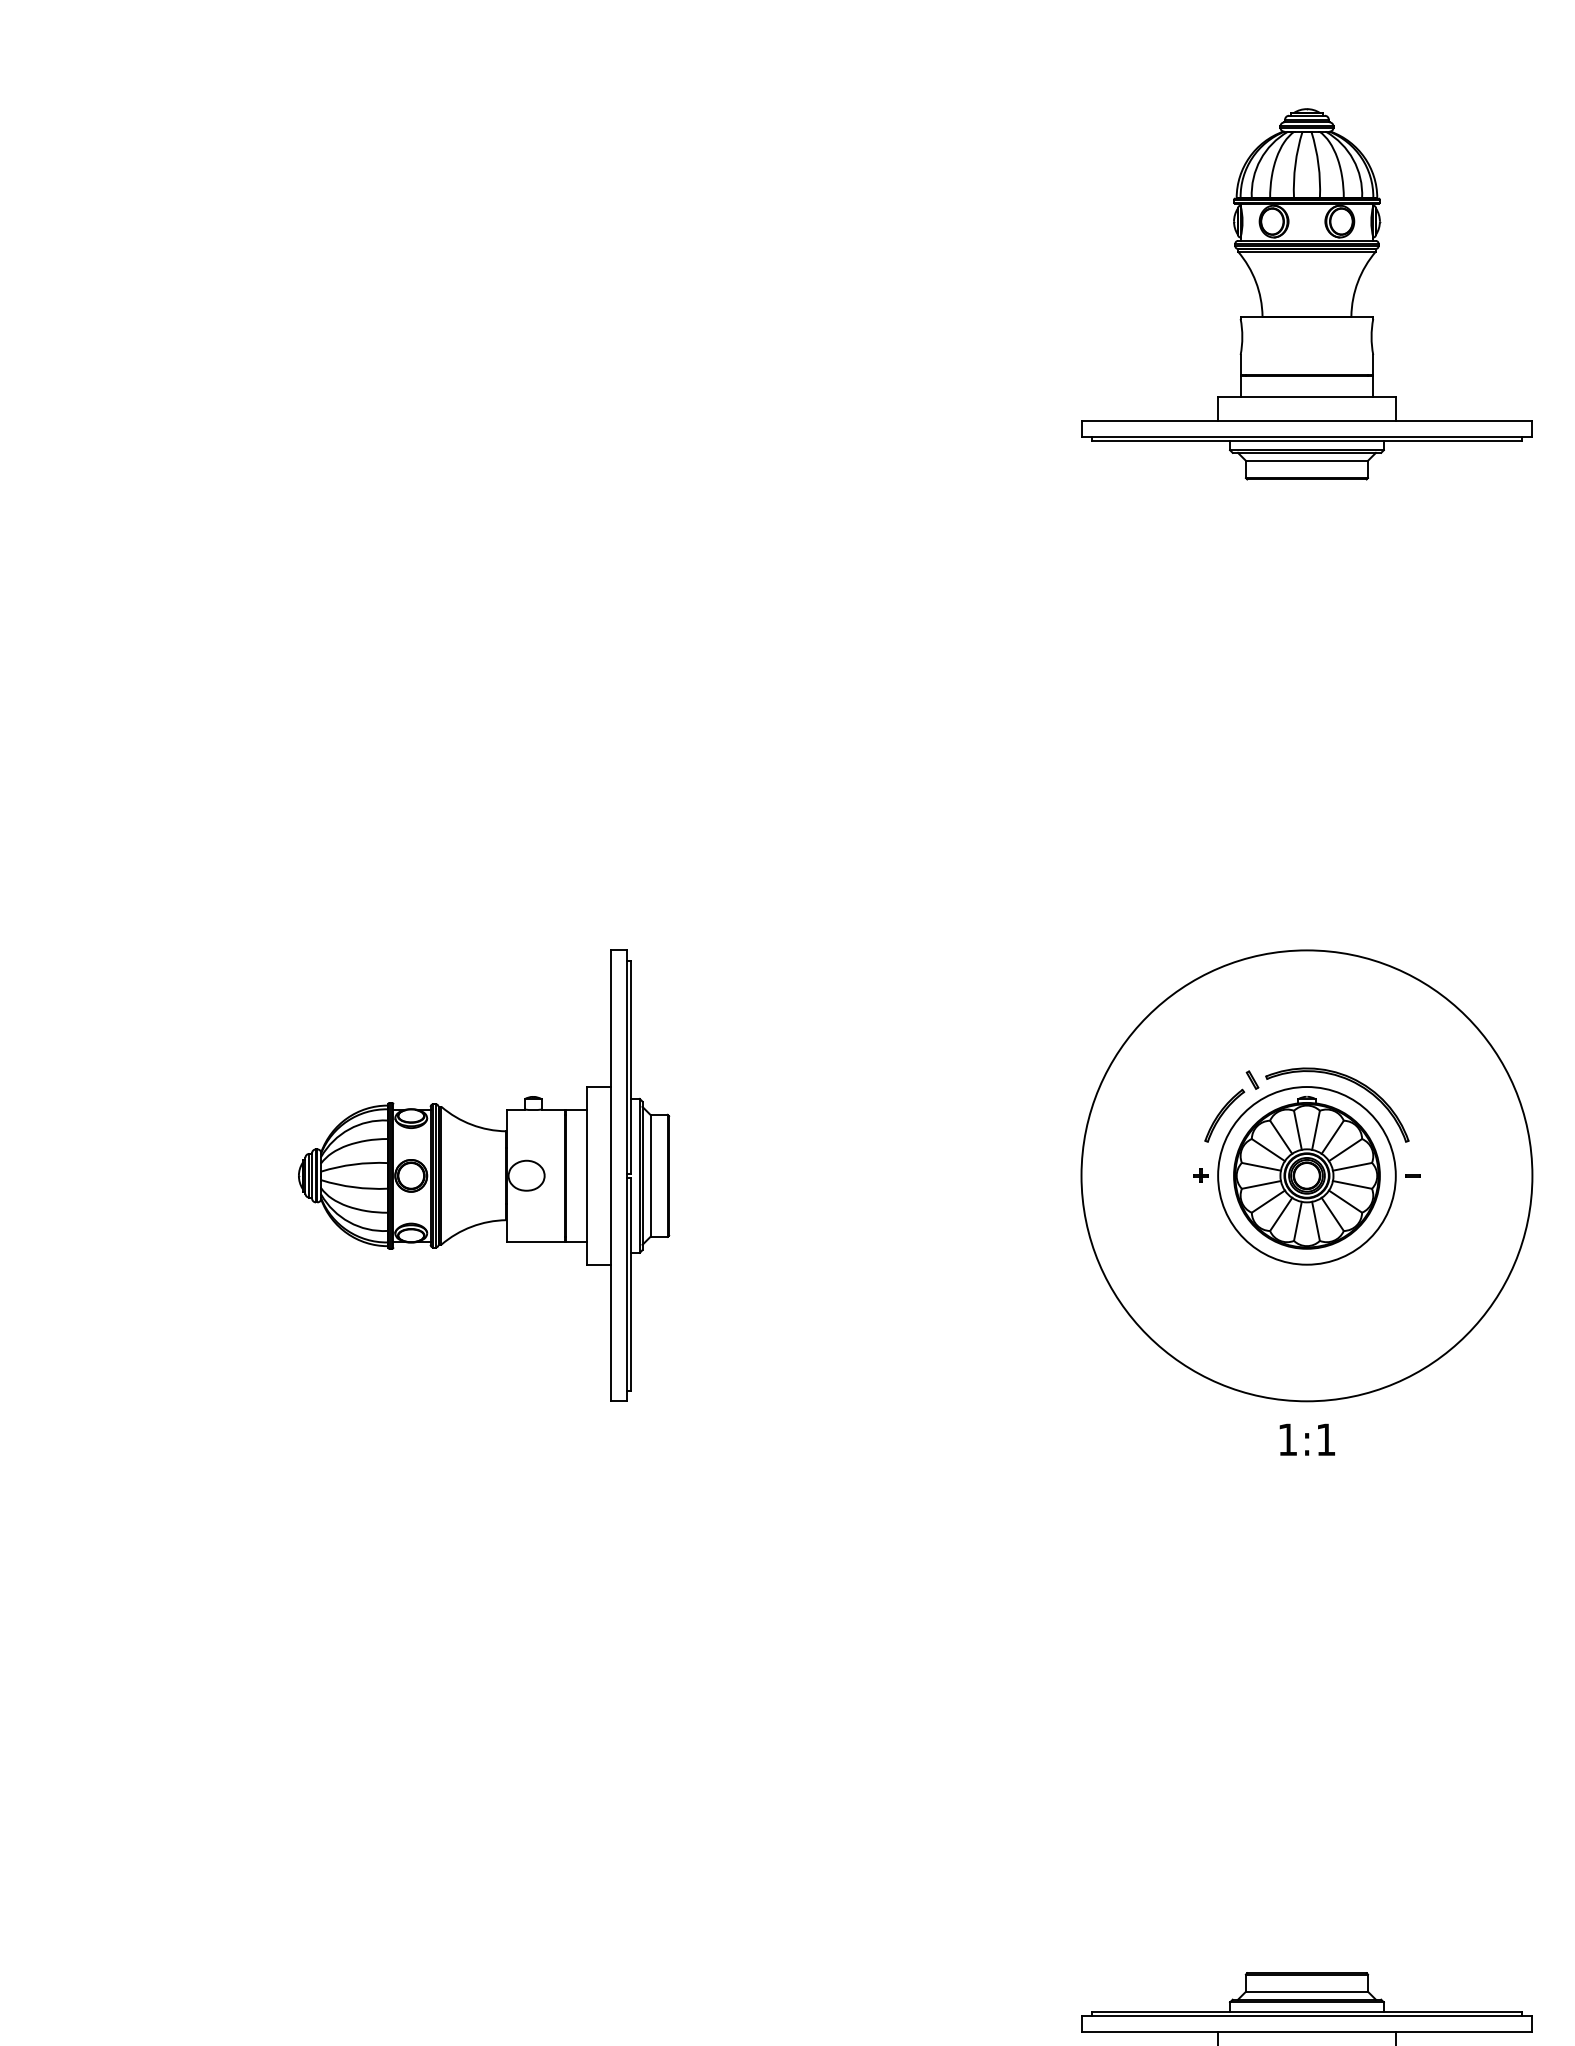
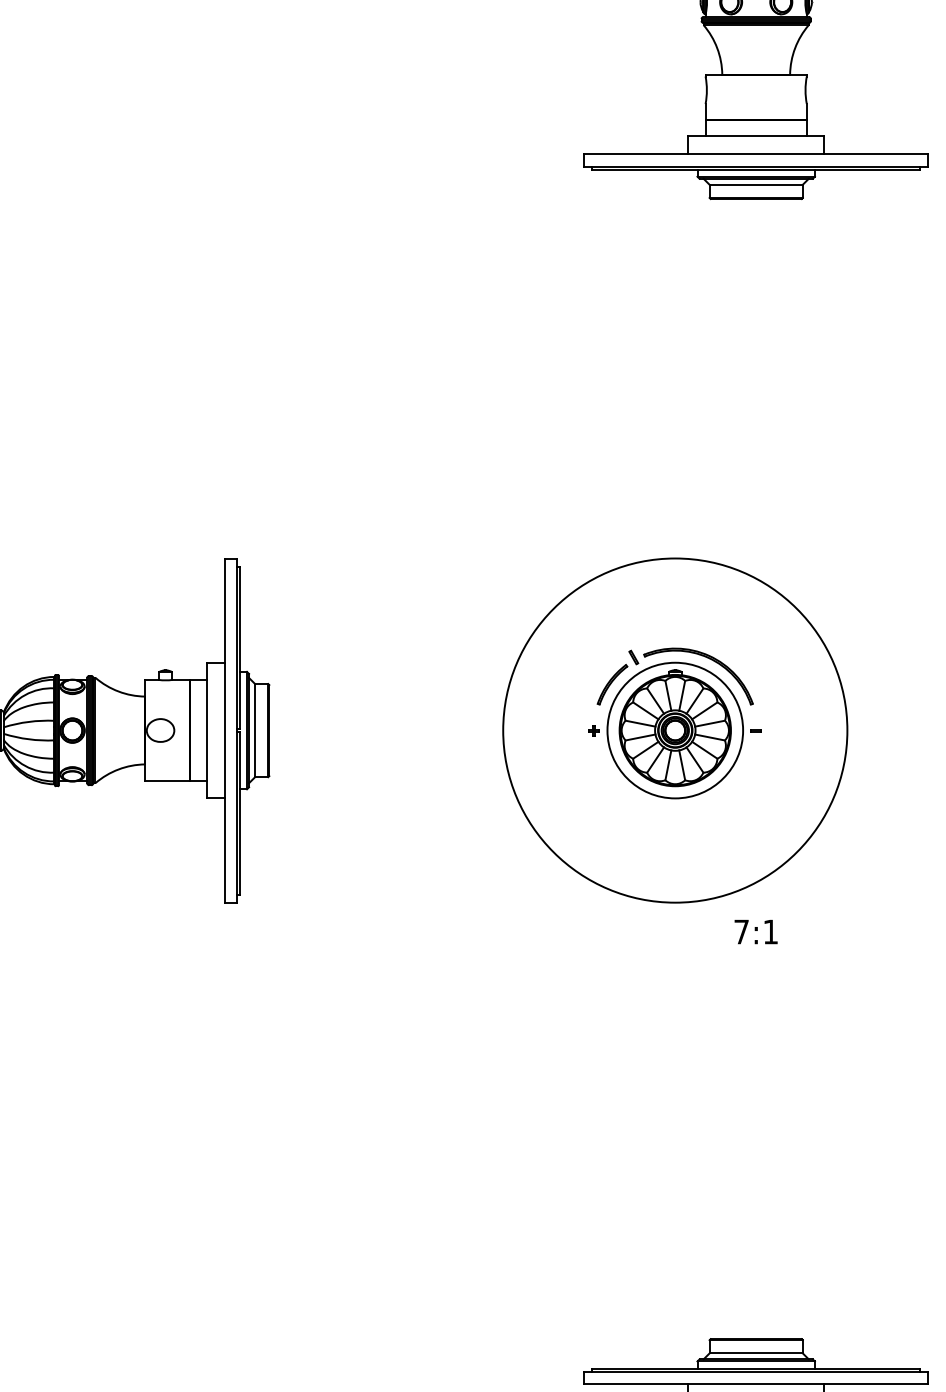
part: (1306, 1175) -> (674, 730), moved
text: (1287, 1439) -> (741, 931), 1:1 -> 7:1

